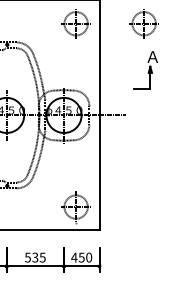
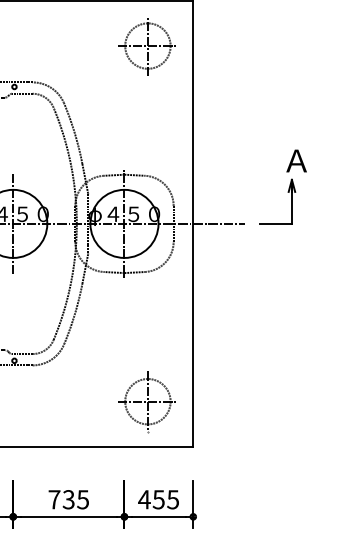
part: (143, 23) -> (278, 45), removed
part: (145, 70) -> (282, 187), moved
text: (27, 257) -> (53, 499), 535 -> 735
text: (89, 257) -> (173, 499), 450 -> 455

